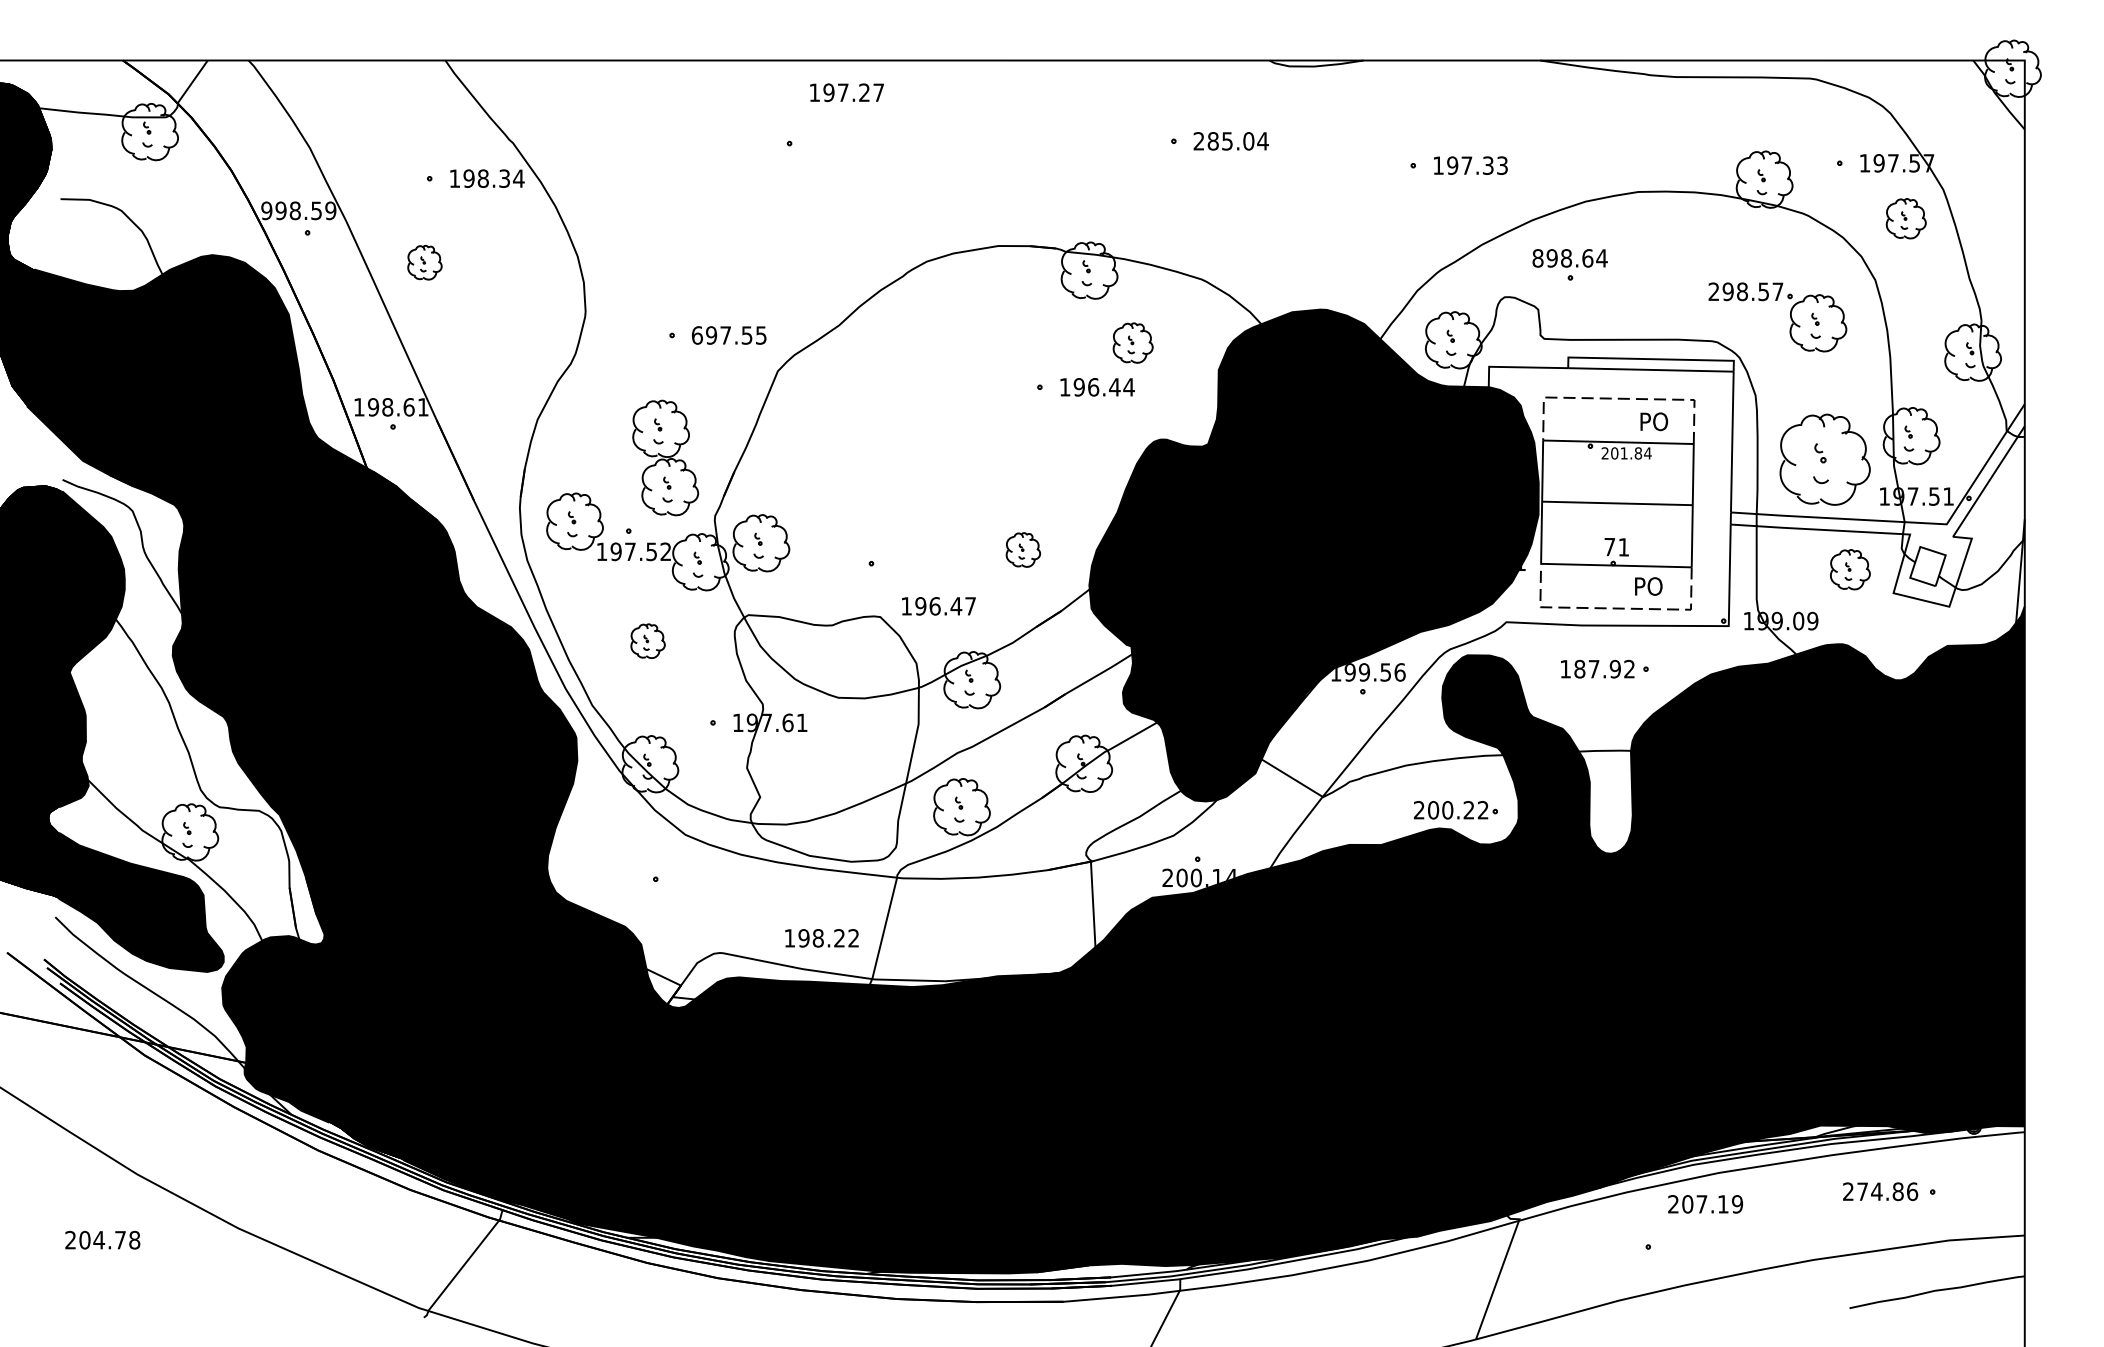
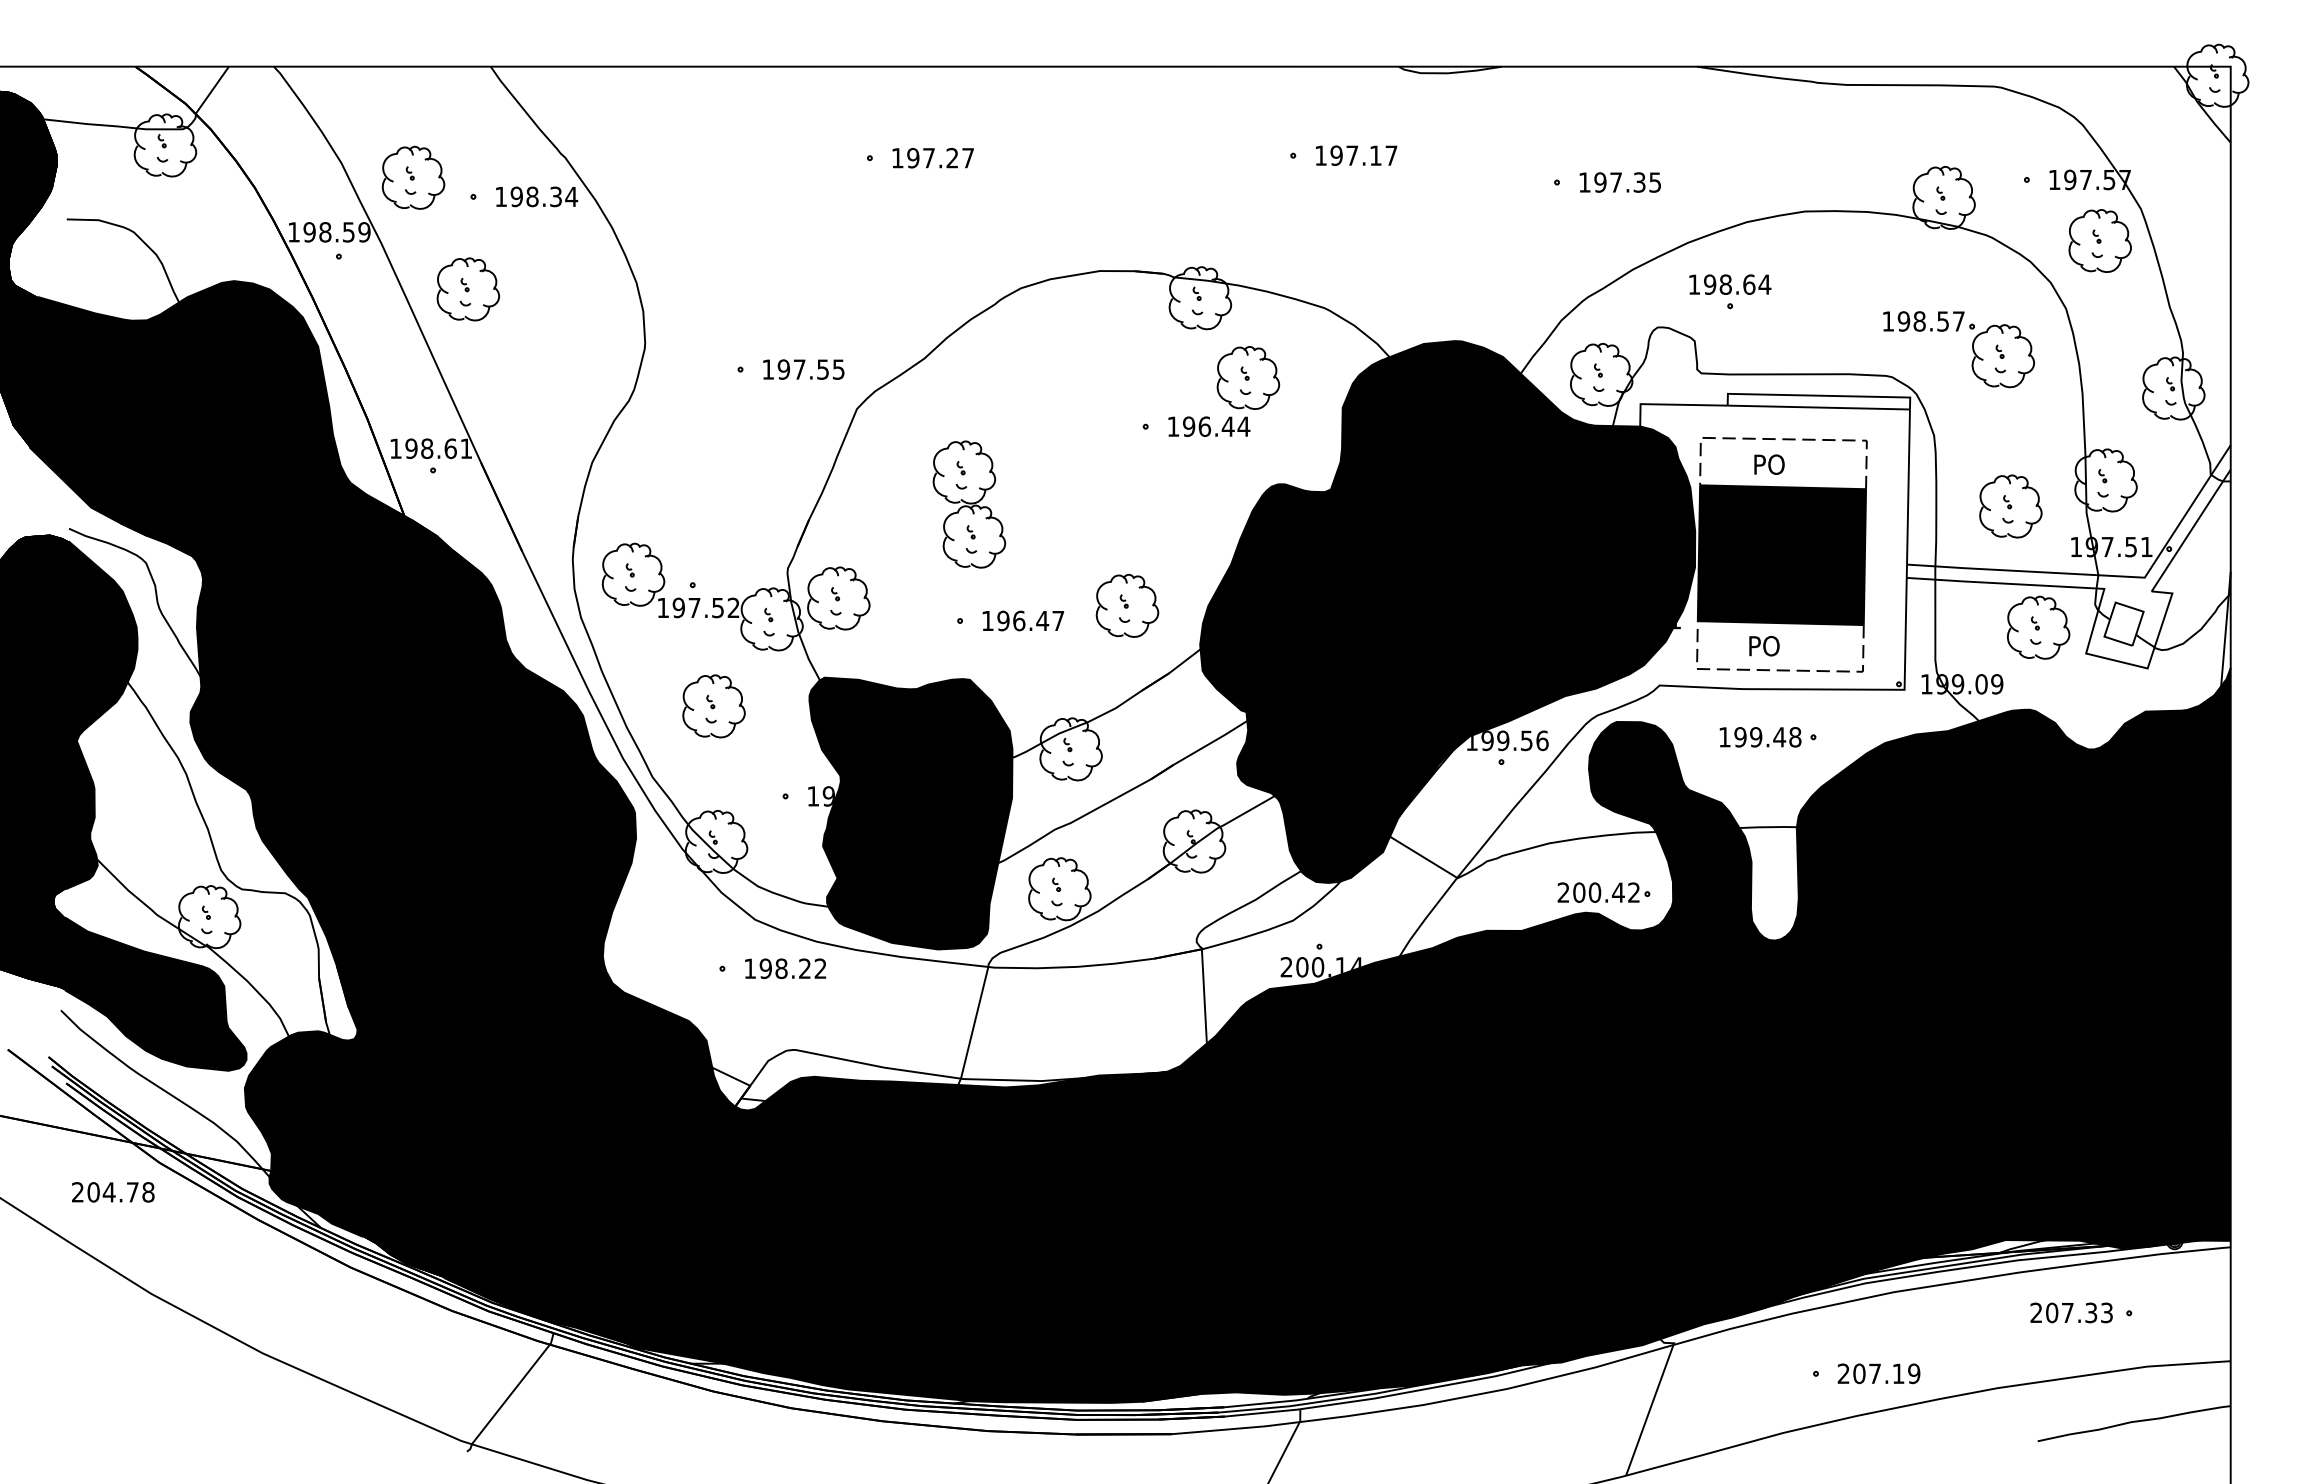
text: (846, 93) -> (932, 158), moved
text: (1231, 141) -> (1356, 155), 285.04 -> 197.17
part: (375, 161) -> (413, 177), added
text: (1502, 165) -> (1655, 182), 197.33 -> 197.35
text: (266, 211) -> (293, 232), 998.59 -> 198.59
part: (1905, 218) -> (2099, 240), size x1.43
text: (1538, 258) -> (1694, 284), 898.64 -> 198.64
part: (424, 262) -> (467, 289), size x1.67
text: (1713, 291) -> (1887, 321), 298.57 -> 198.57
text: (697, 335) -> (768, 369), 697.55 -> 197.55
part: (1133, 342) -> (1248, 377), size x1.43
text: (1654, 421) -> (1769, 464), moved
part: (665, 457) -> (969, 504), moved
part: (1824, 459) -> (2010, 506), size x0.62
fill: (1617, 504) -> (1781, 555), added
part: (1023, 549) -> (1127, 605), size x1.67
part: (1850, 569) -> (2038, 627), size x1.43
text: (1648, 585) -> (1764, 645), moved
text: (938, 605) -> (1023, 620), moved
part: (647, 641) -> (713, 706), size x1.67
text: (1604, 669) -> (1767, 737), 187.92 -> 199.48
fill: (826, 738) -> (910, 813), added
text: (1469, 810) -> (1618, 892), 200.22 -> 200.42
text: (821, 938) -> (785, 968), moved
text: (1887, 1191) -> (2079, 1312), 274.86 -> 207.33
text: (1705, 1204) -> (1878, 1373), moved
text: (102, 1240) -> (113, 1192), moved

